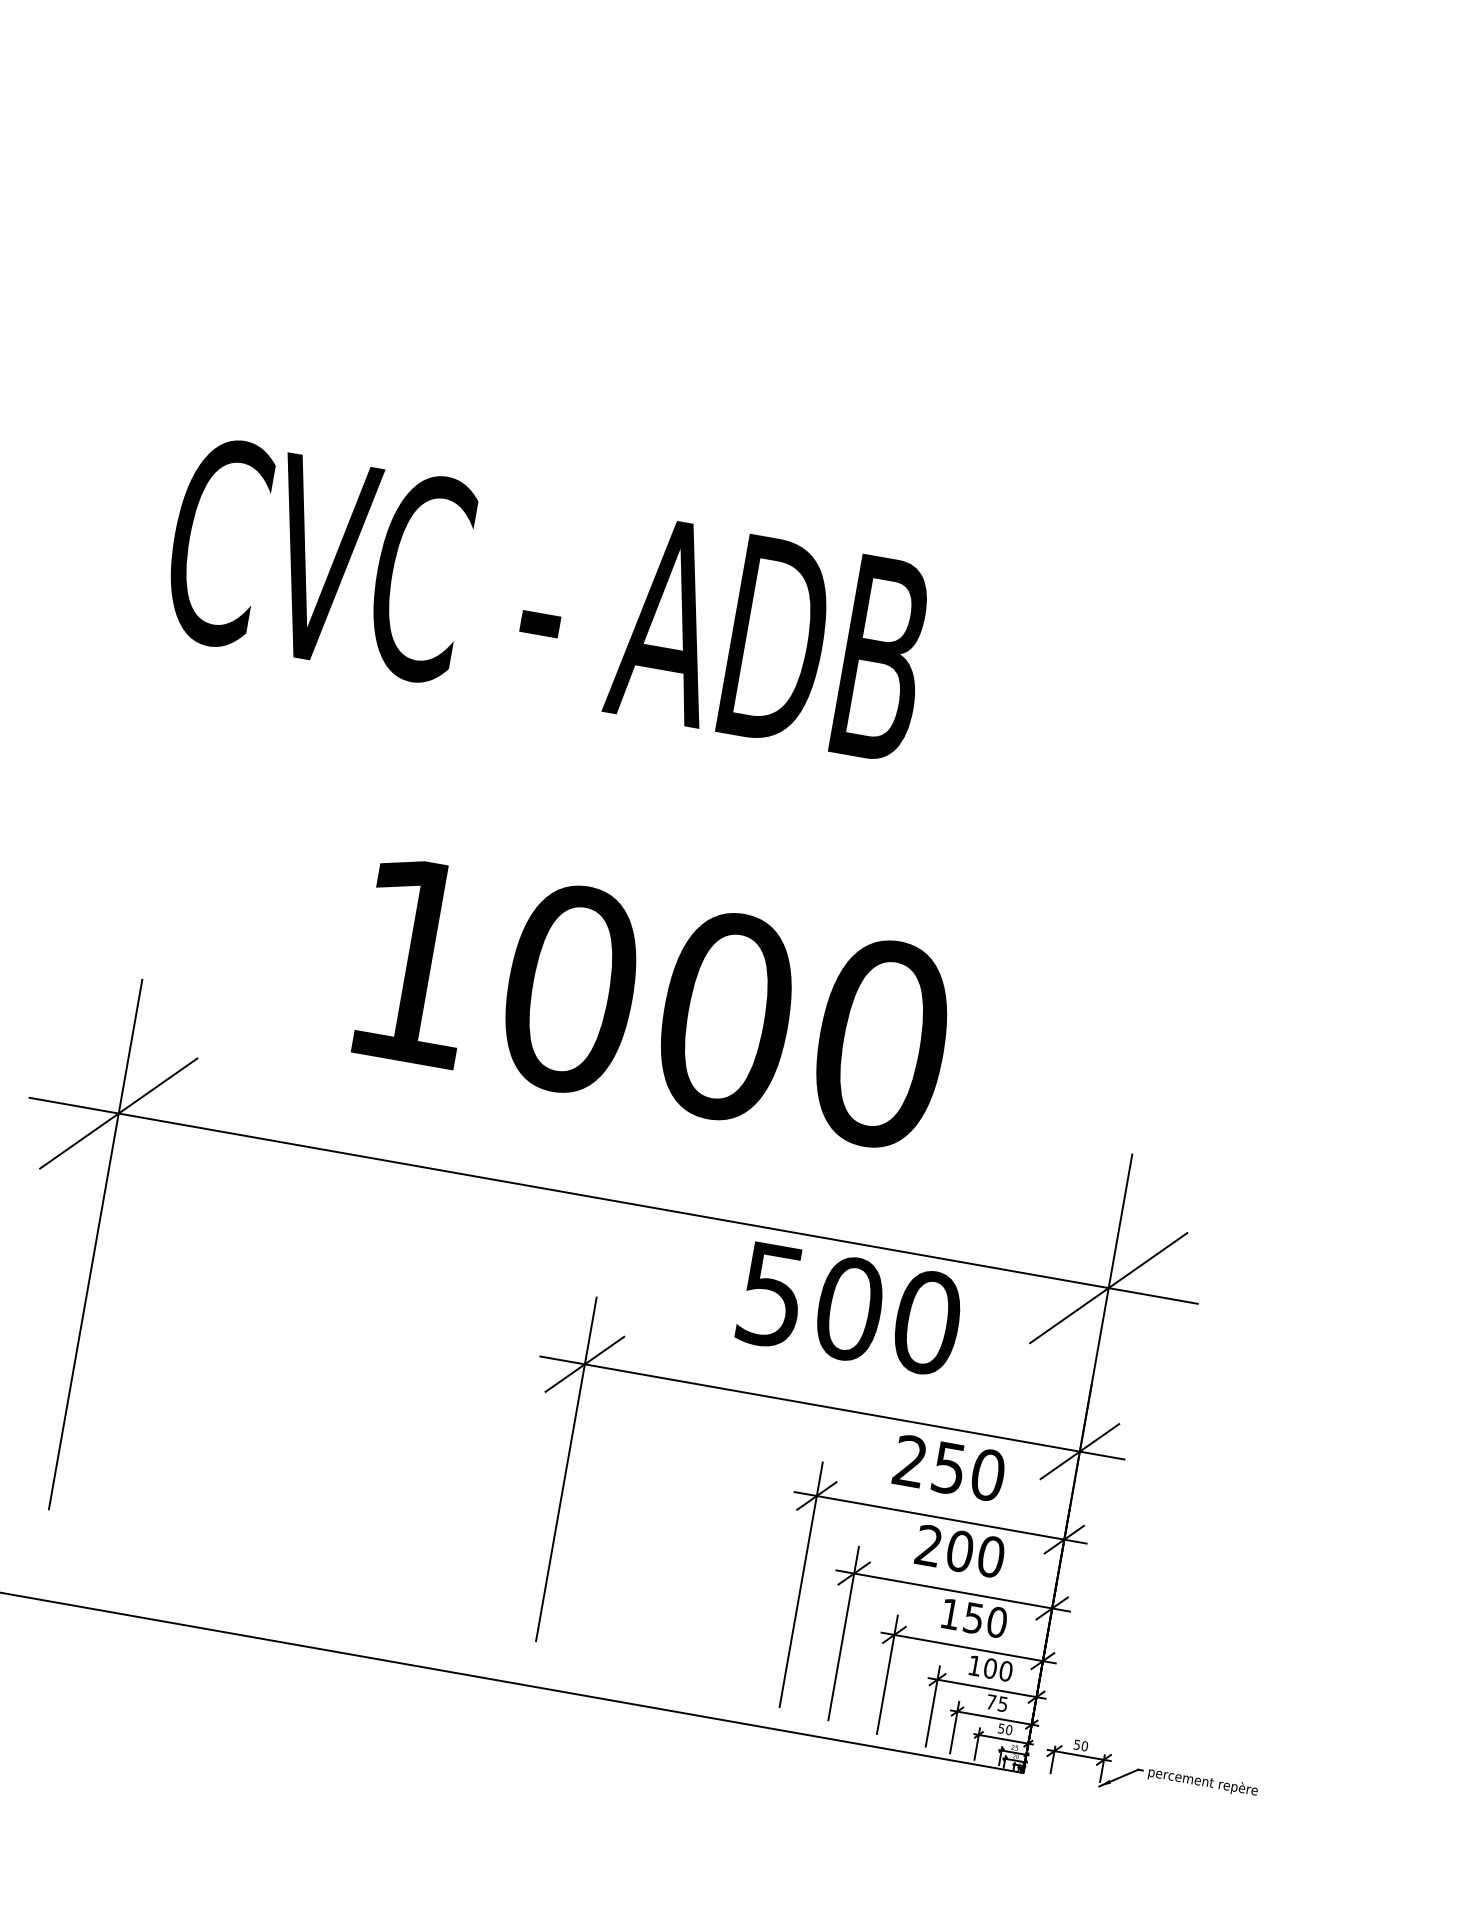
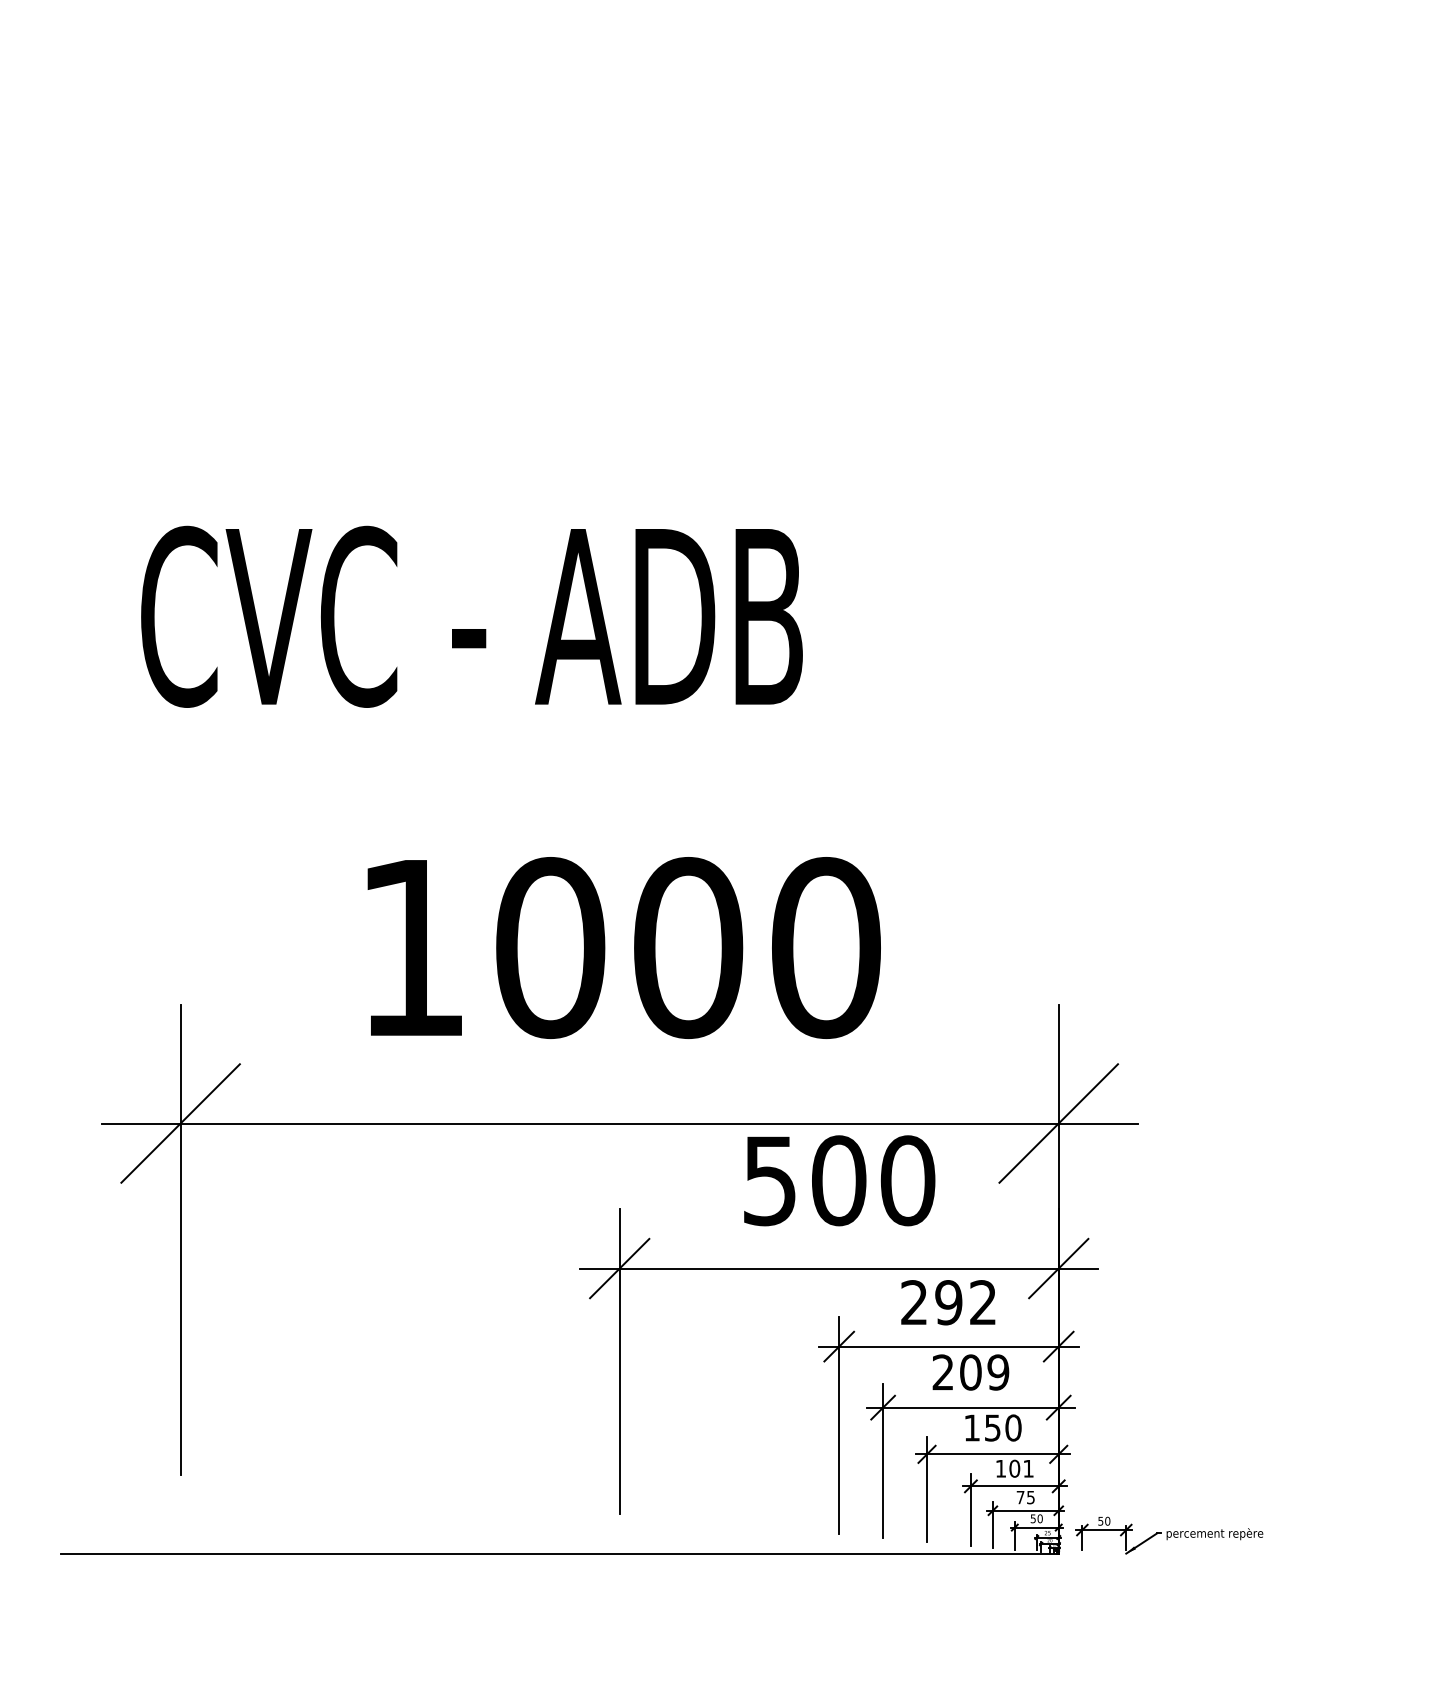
text: (967, 1471) -> (965, 1302), 250 -> 292
text: (991, 1556) -> (998, 1372), 200 -> 209
text: (1006, 1671) -> (1028, 1468), 100 -> 101

